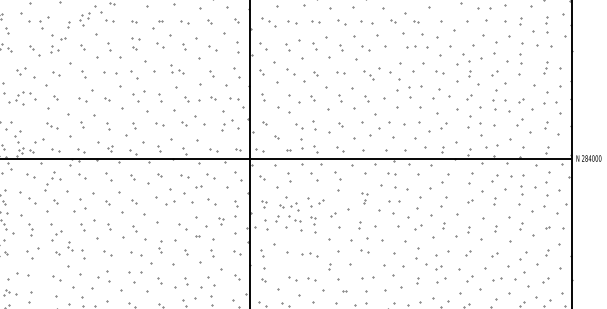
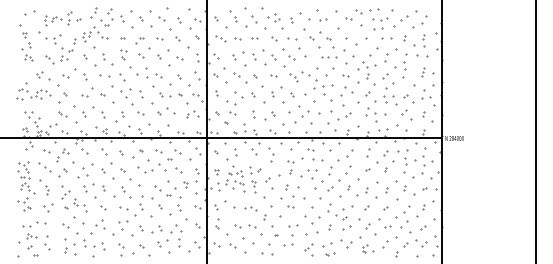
part: (495, 21) -> (386, 38), size x0.62
part: (176, 68) -> (153, 72), size x1.67
part: (298, 127) -> (232, 113), moved
part: (364, 198) -> (290, 167), size x1.67
part: (160, 246) -> (141, 202), size x1.67

